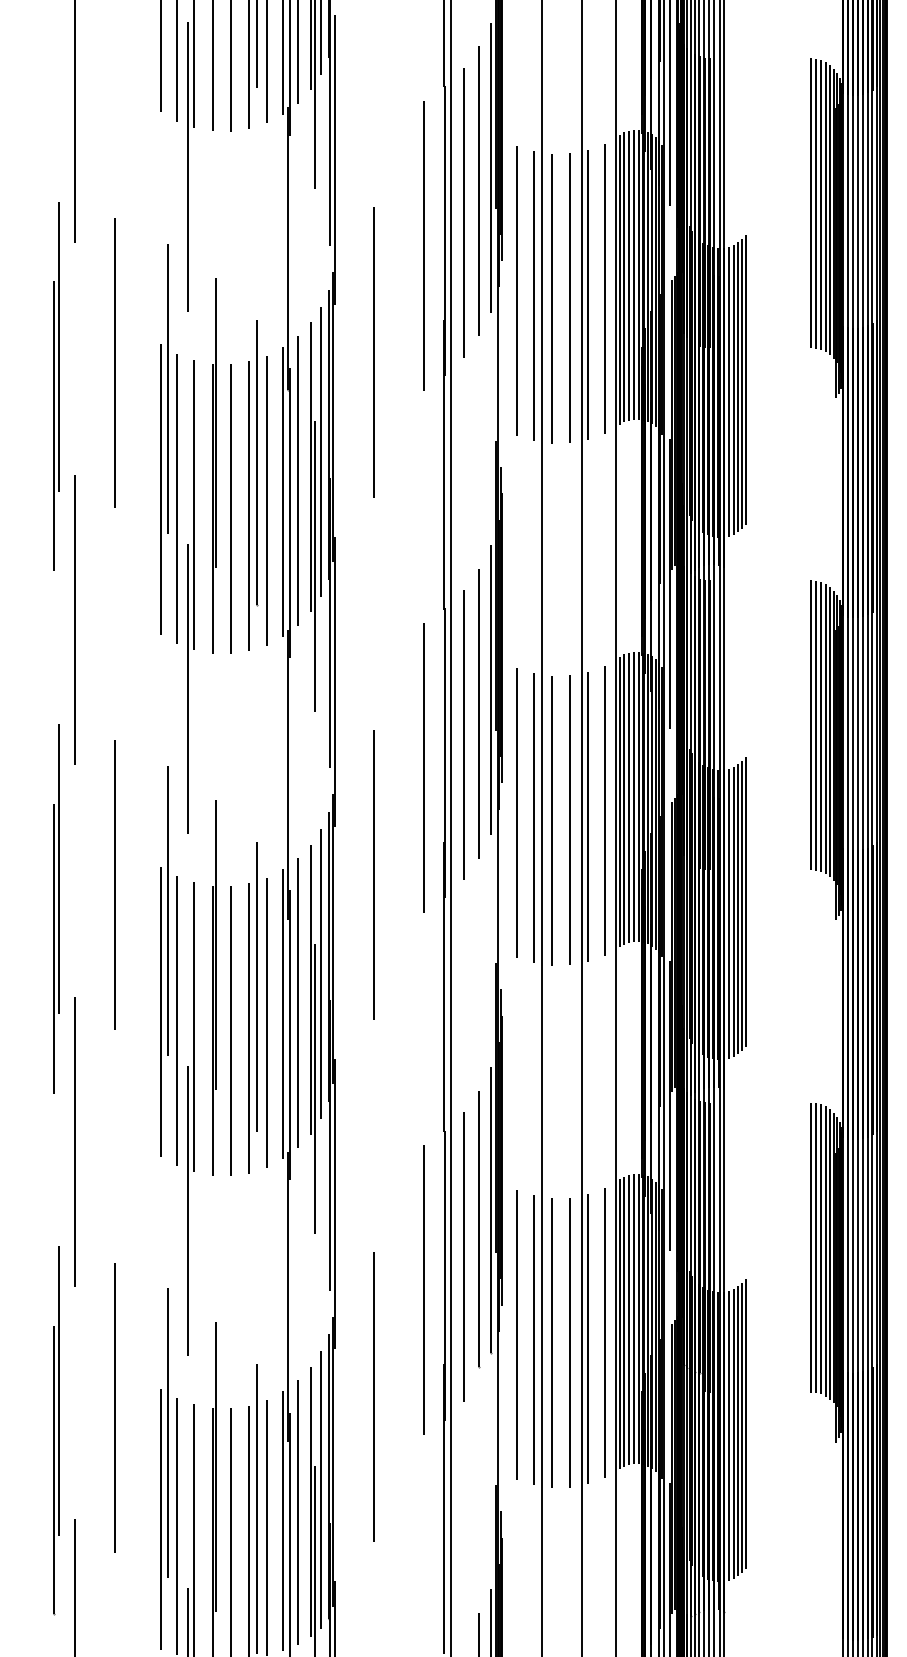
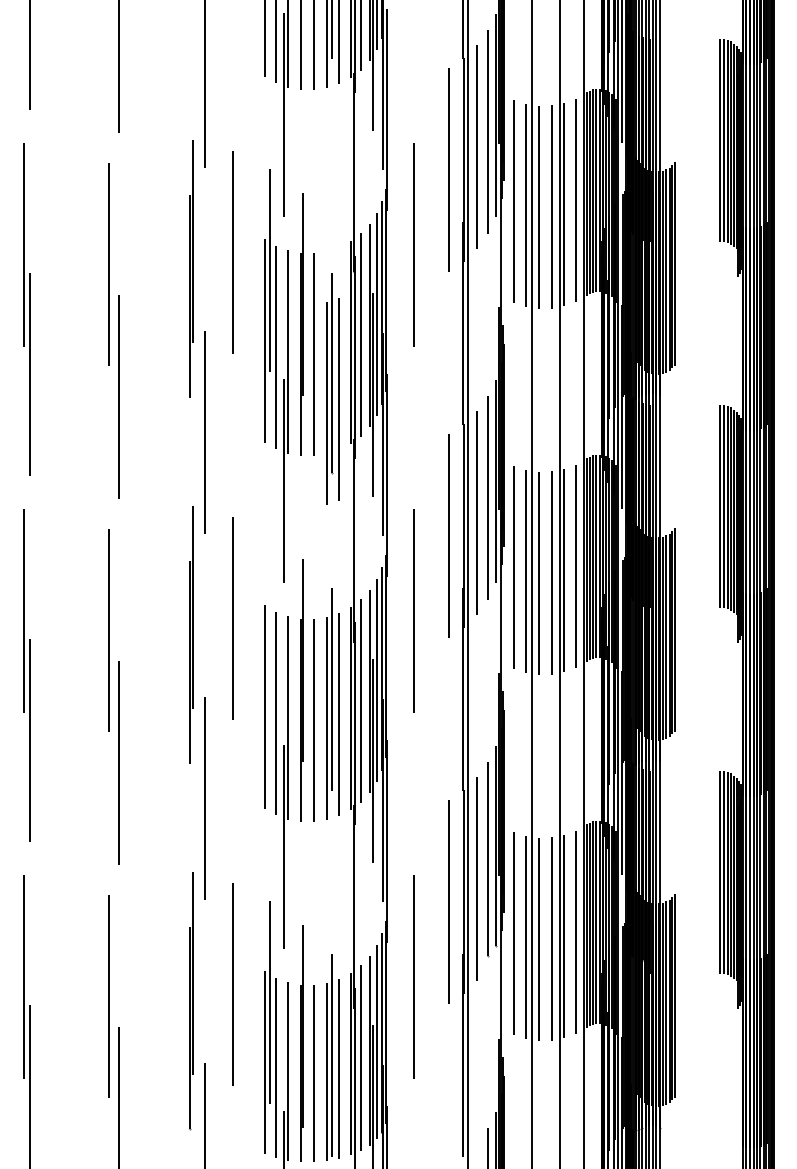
part: (257, 484) -> (332, 388), moved
line: (167, 911) -> (269, 636), removed

